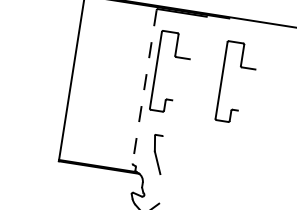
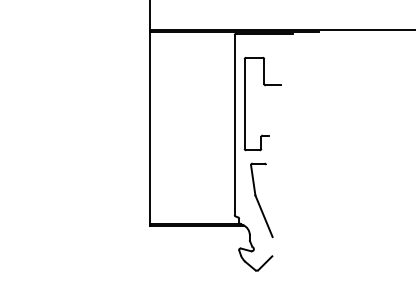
part: (222, 80) -> (322, 103), removed
line: (144, 87) -> (234, 125), dashed -> solid
part: (157, 153) -> (261, 199), size x1.67

